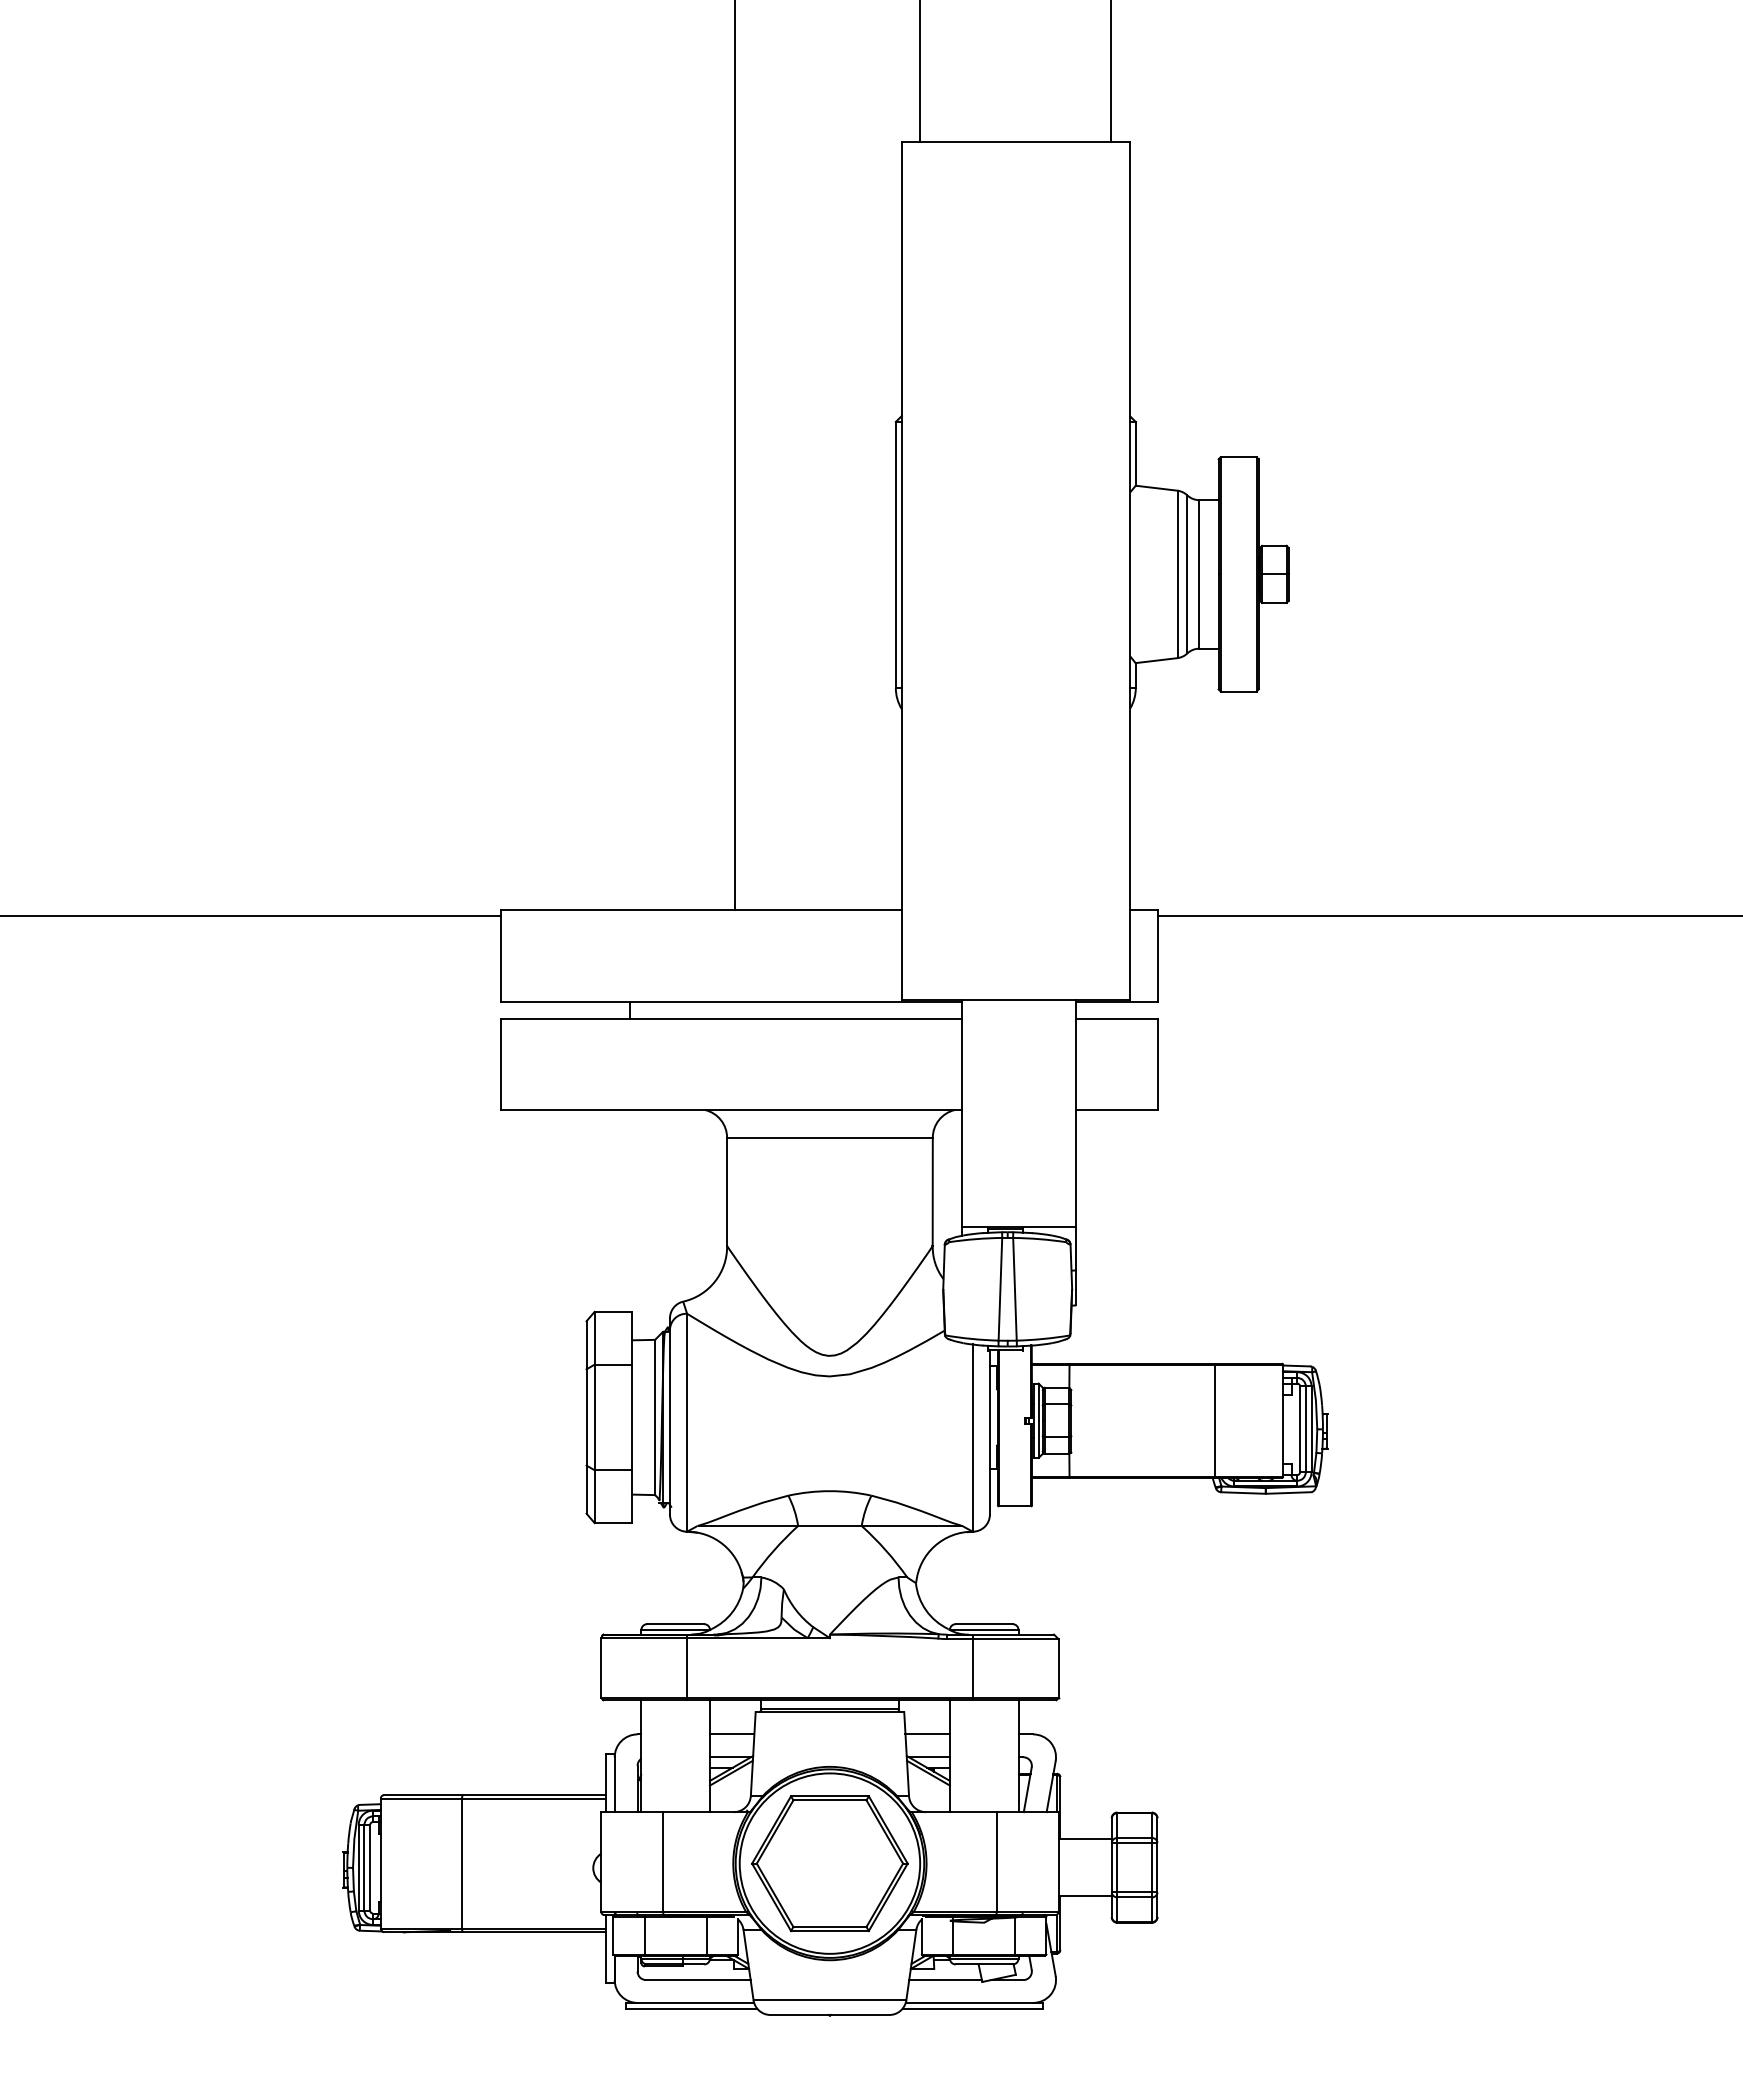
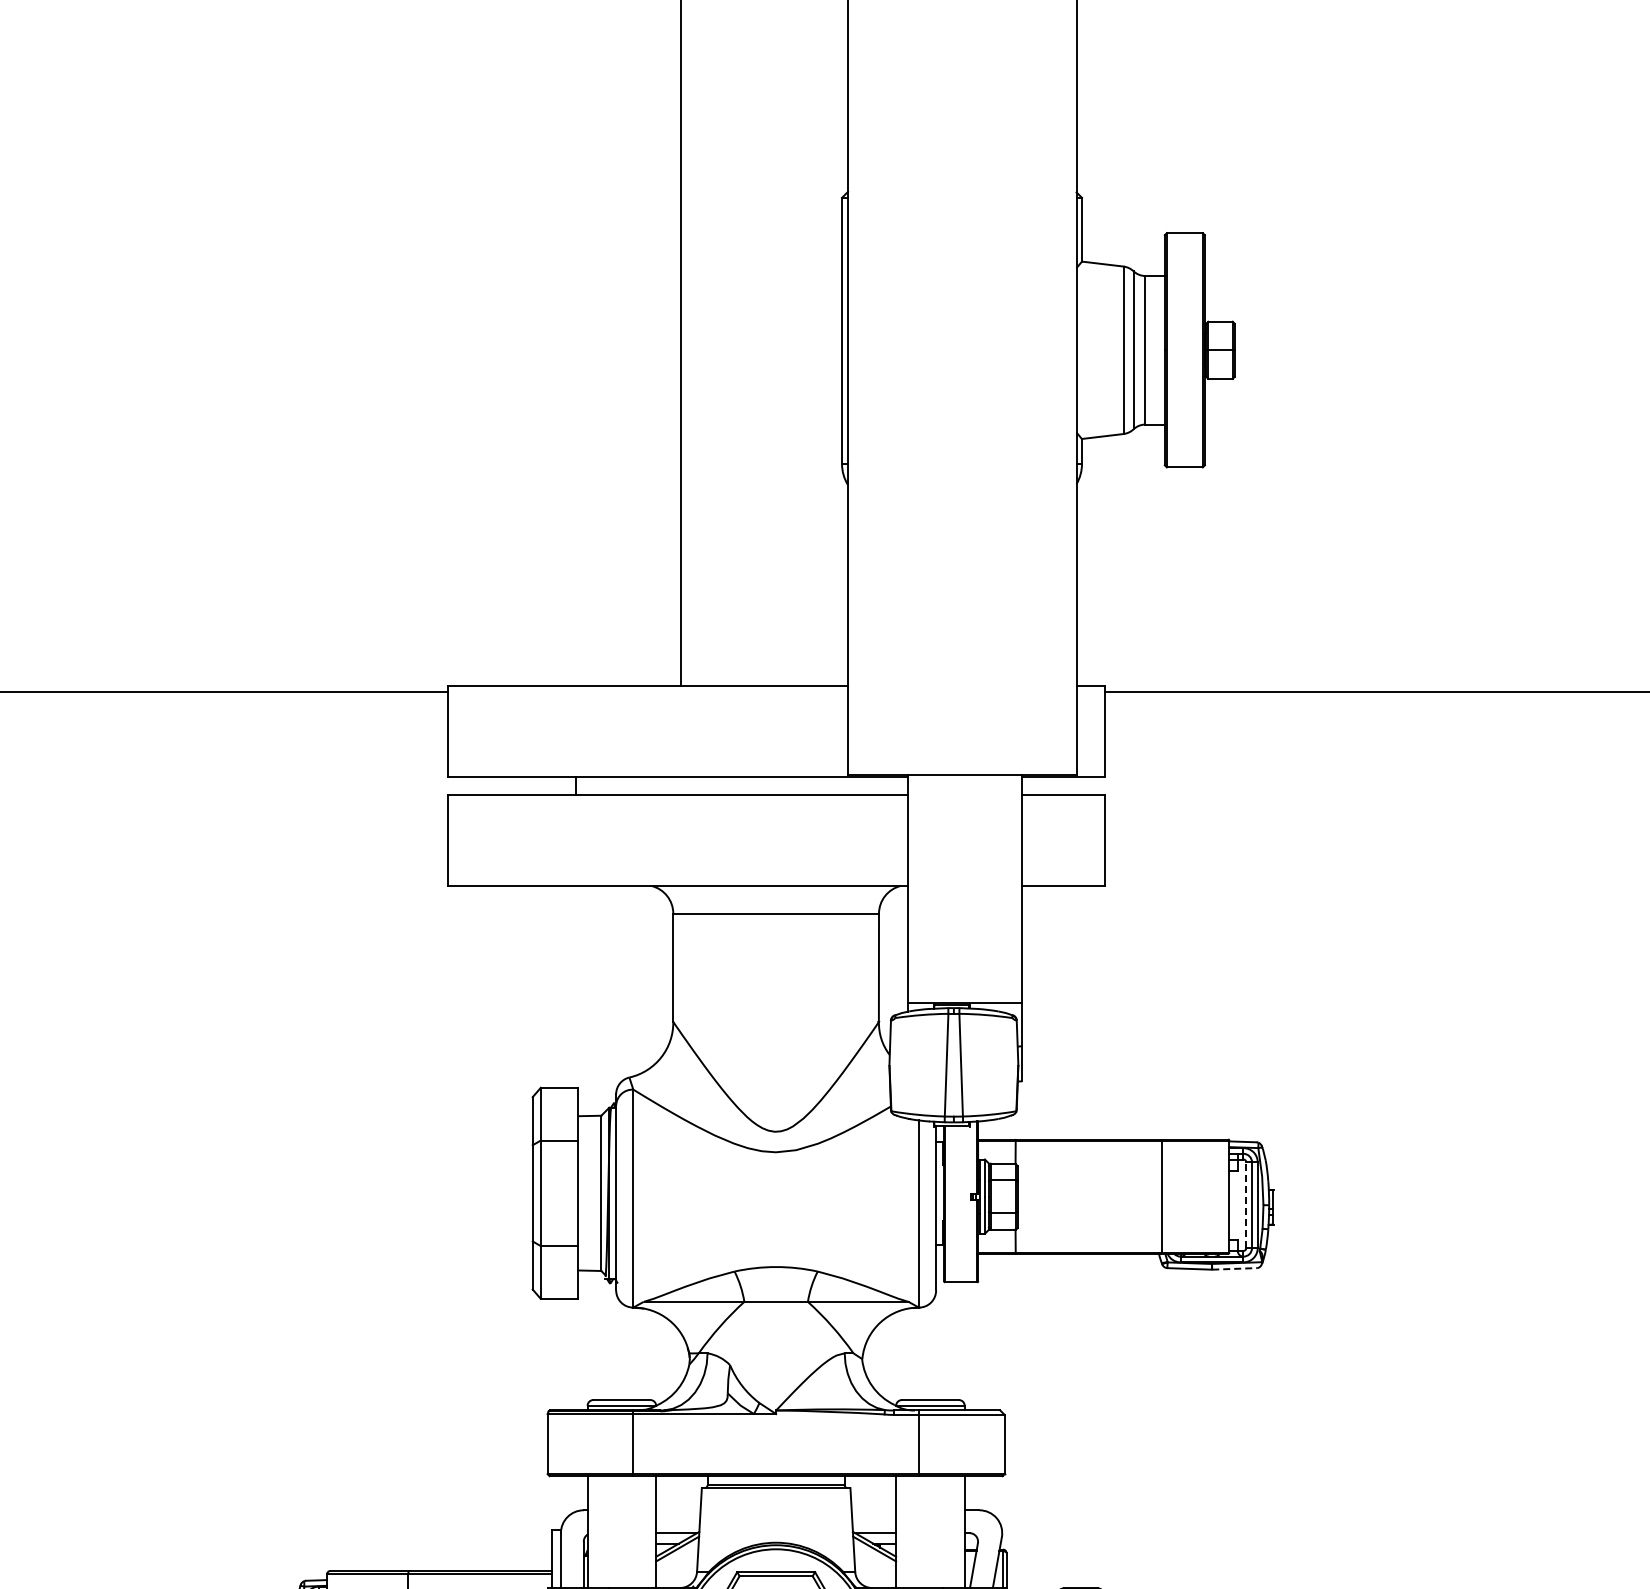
line: (1300, 1429) -> (1246, 1205), solid -> dashed
line: (1288, 1493) -> (1234, 1269), solid -> dashed
line: (731, 1734) -> (677, 1510), removed
line: (927, 1734) -> (873, 1510), removed

